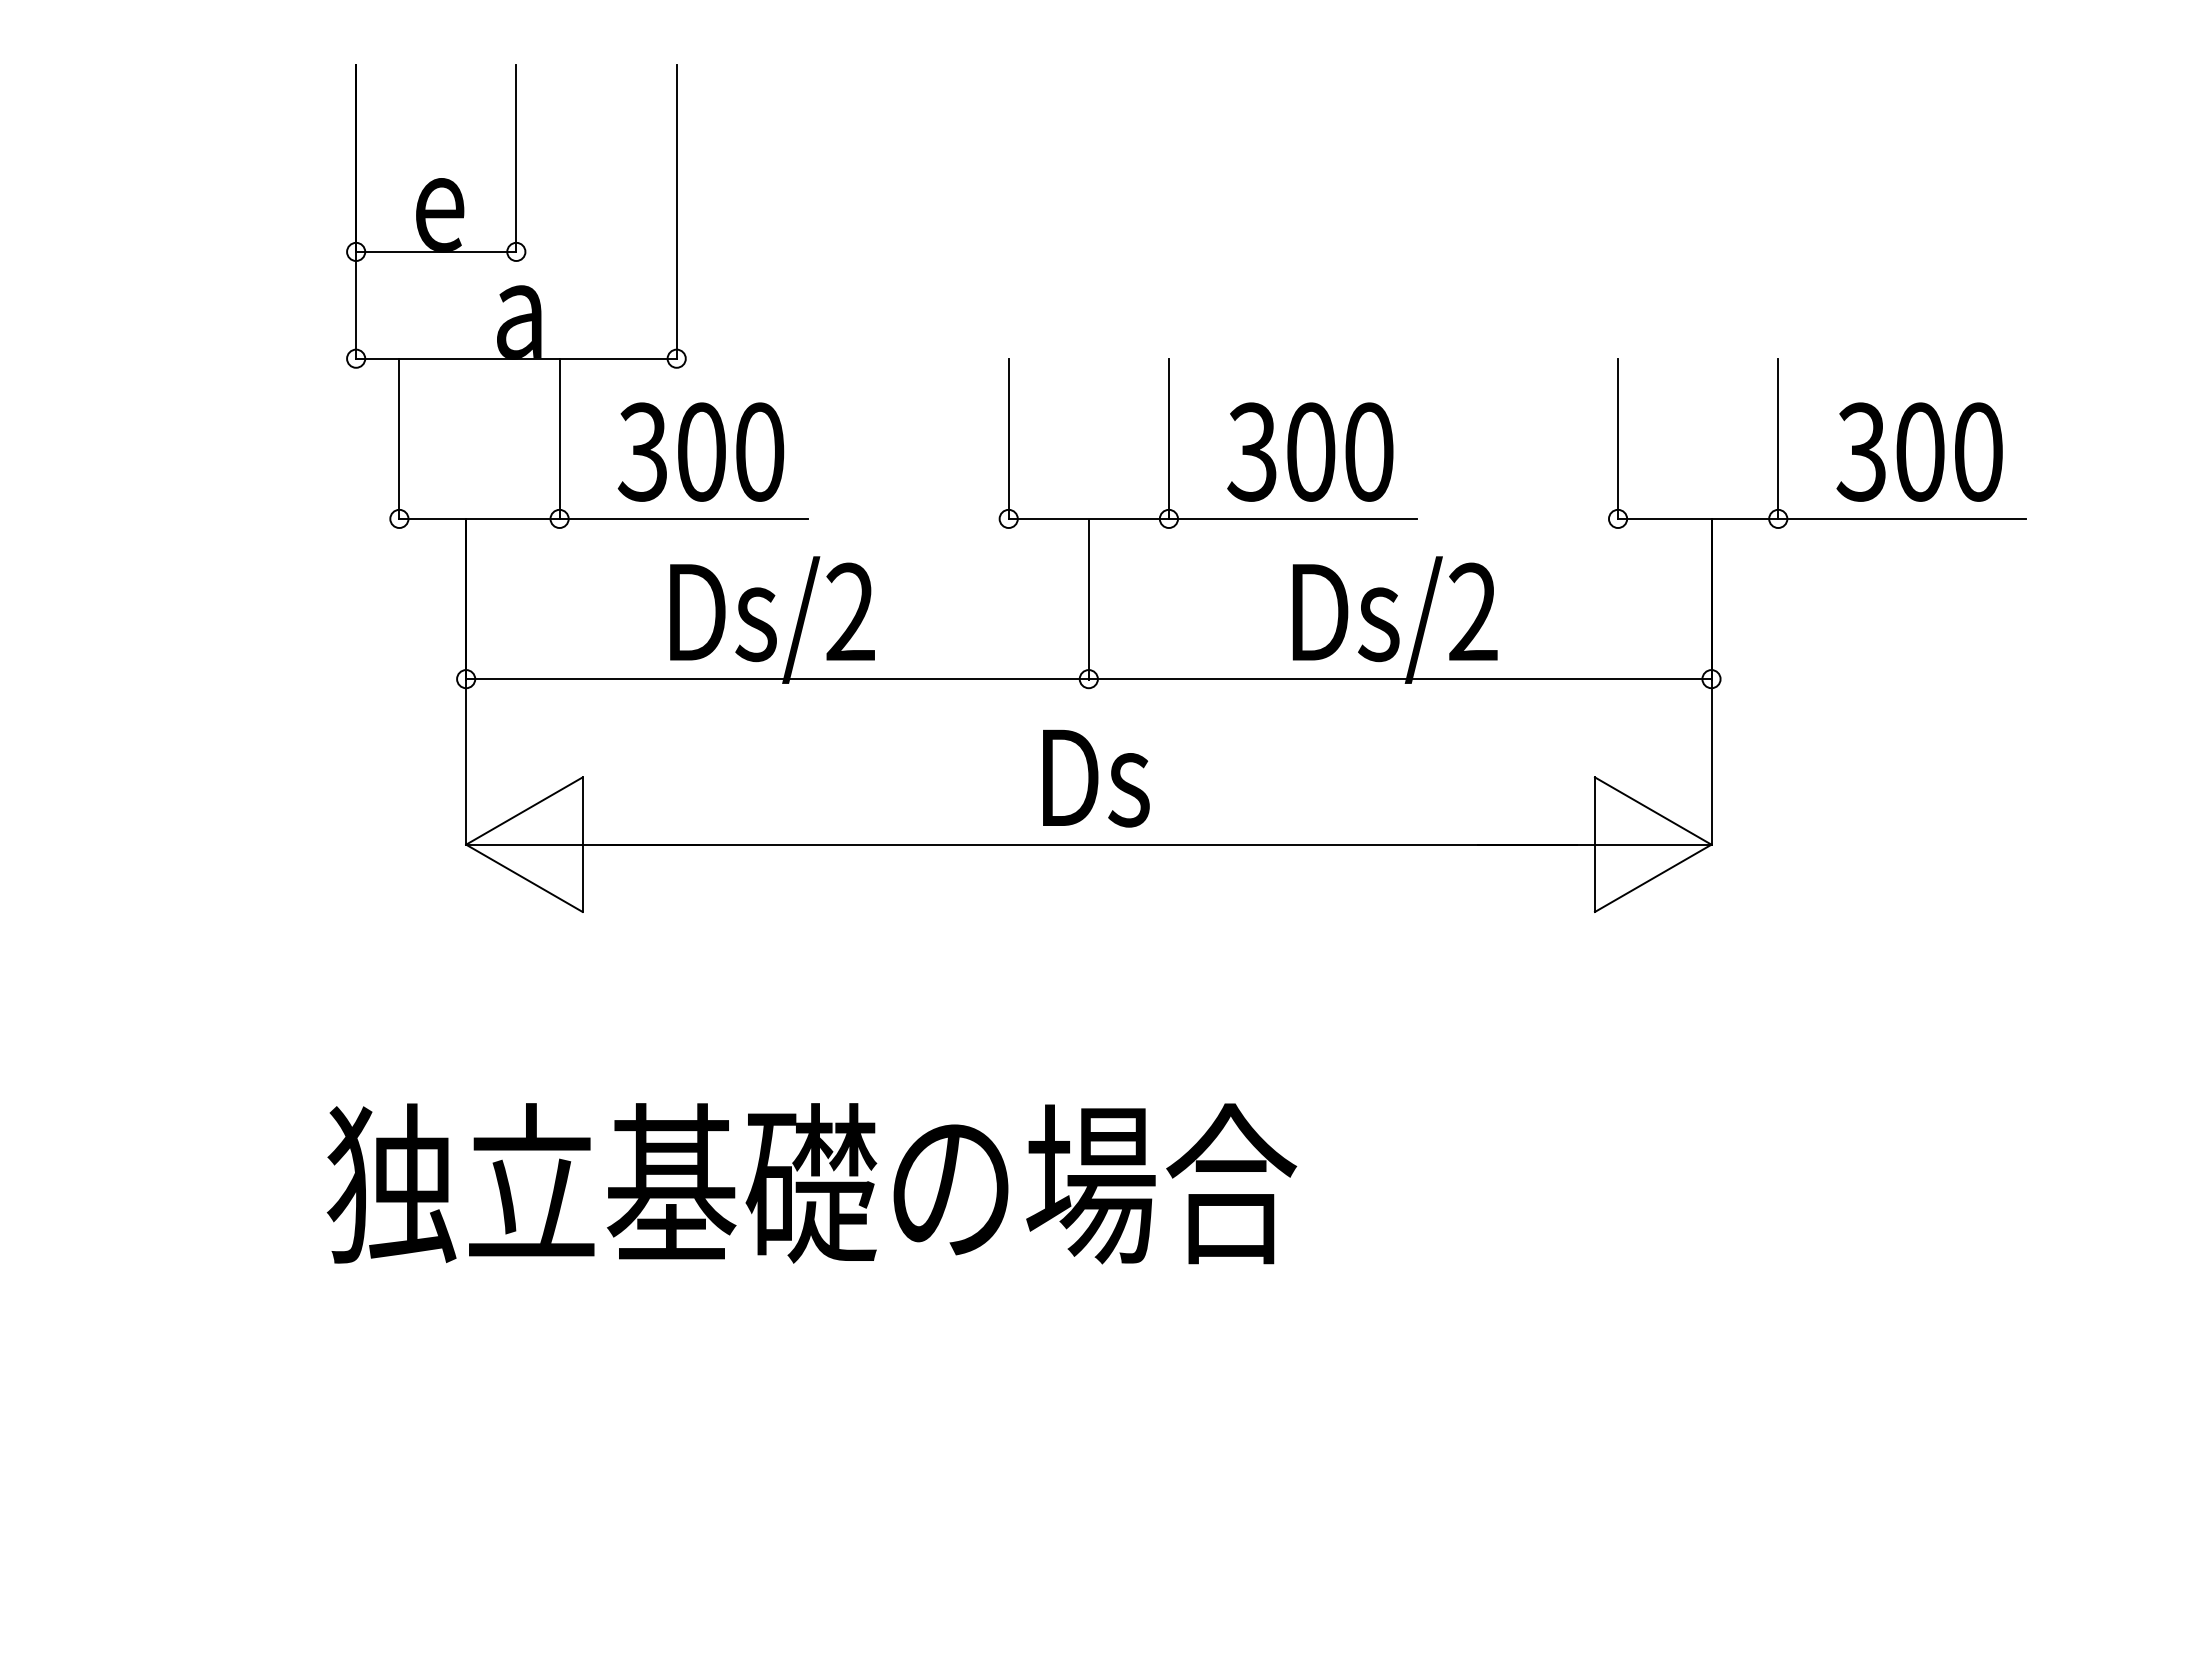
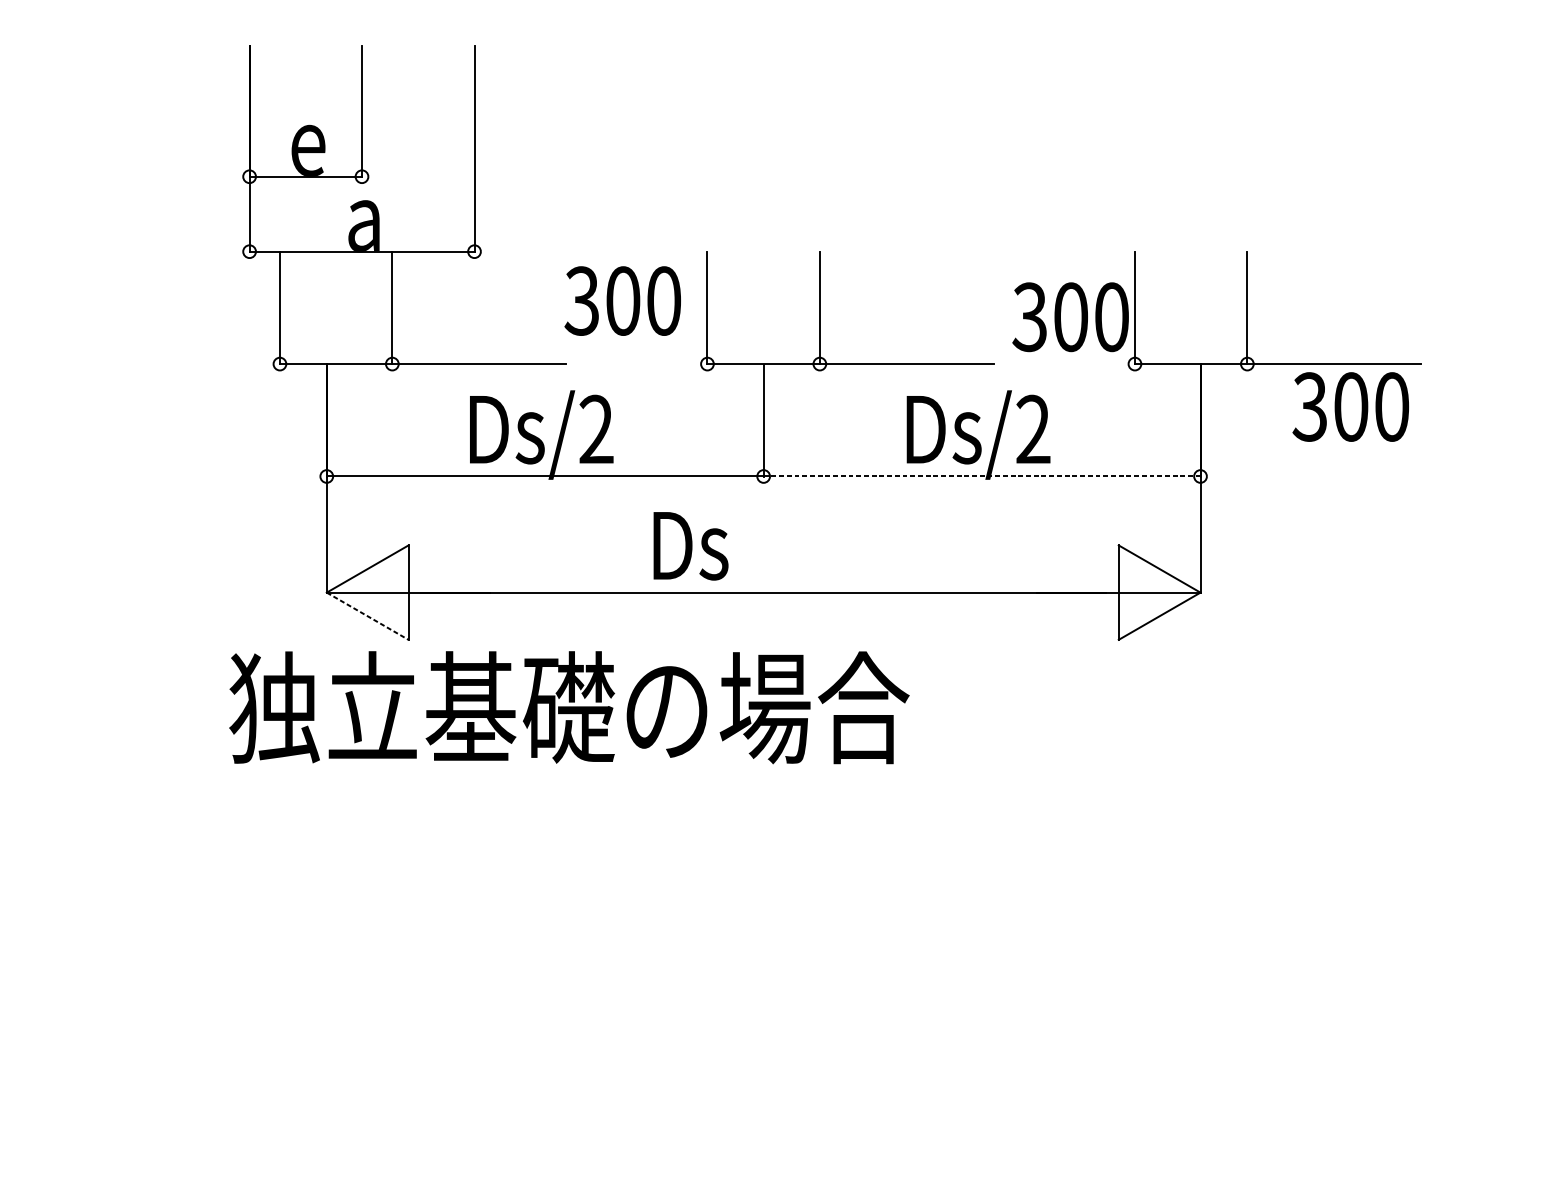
text: (700, 451) -> (622, 300), moved
text: (1310, 451) -> (1070, 316), moved
text: (1919, 451) -> (1350, 406), moved
line: (1400, 679) -> (982, 476), solid -> dashed
text: (1096, 778) -> (691, 546), moved
line: (524, 878) -> (367, 616), solid -> dashed
text: (811, 1183) -> (569, 707), moved

